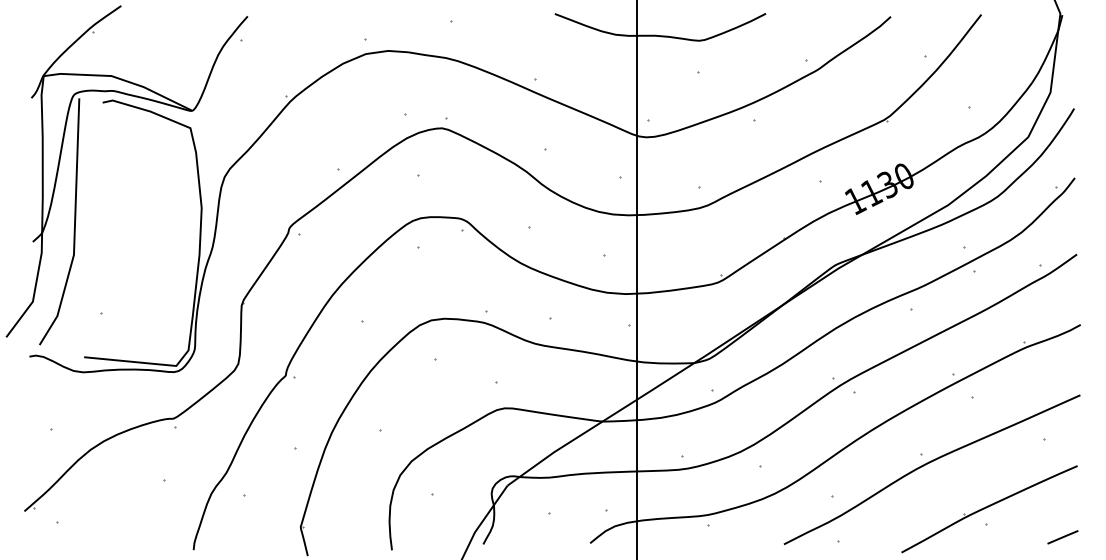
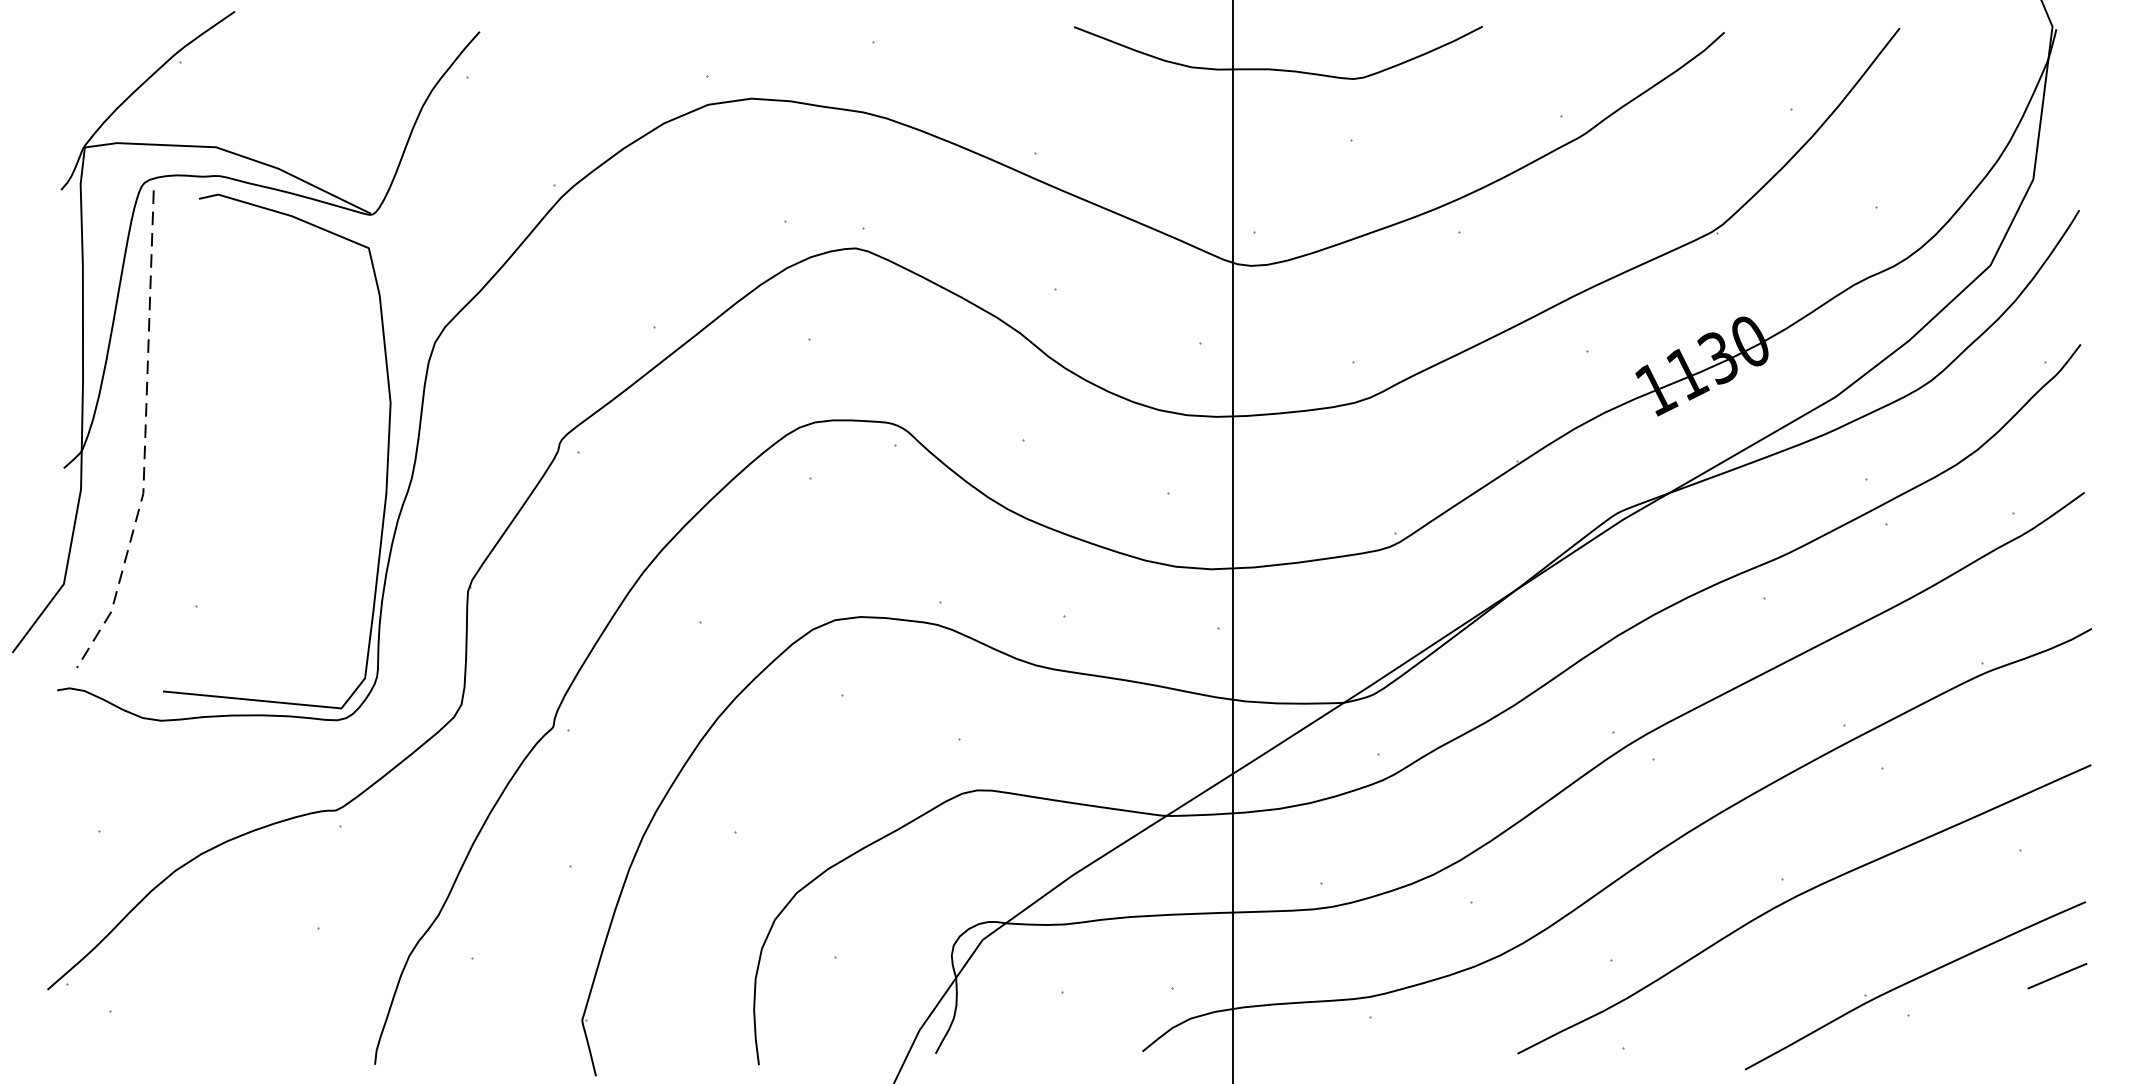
line: (74, 227) -> (144, 440), solid -> dashed
line: (1062, 537) -> (2056, 976), moved

